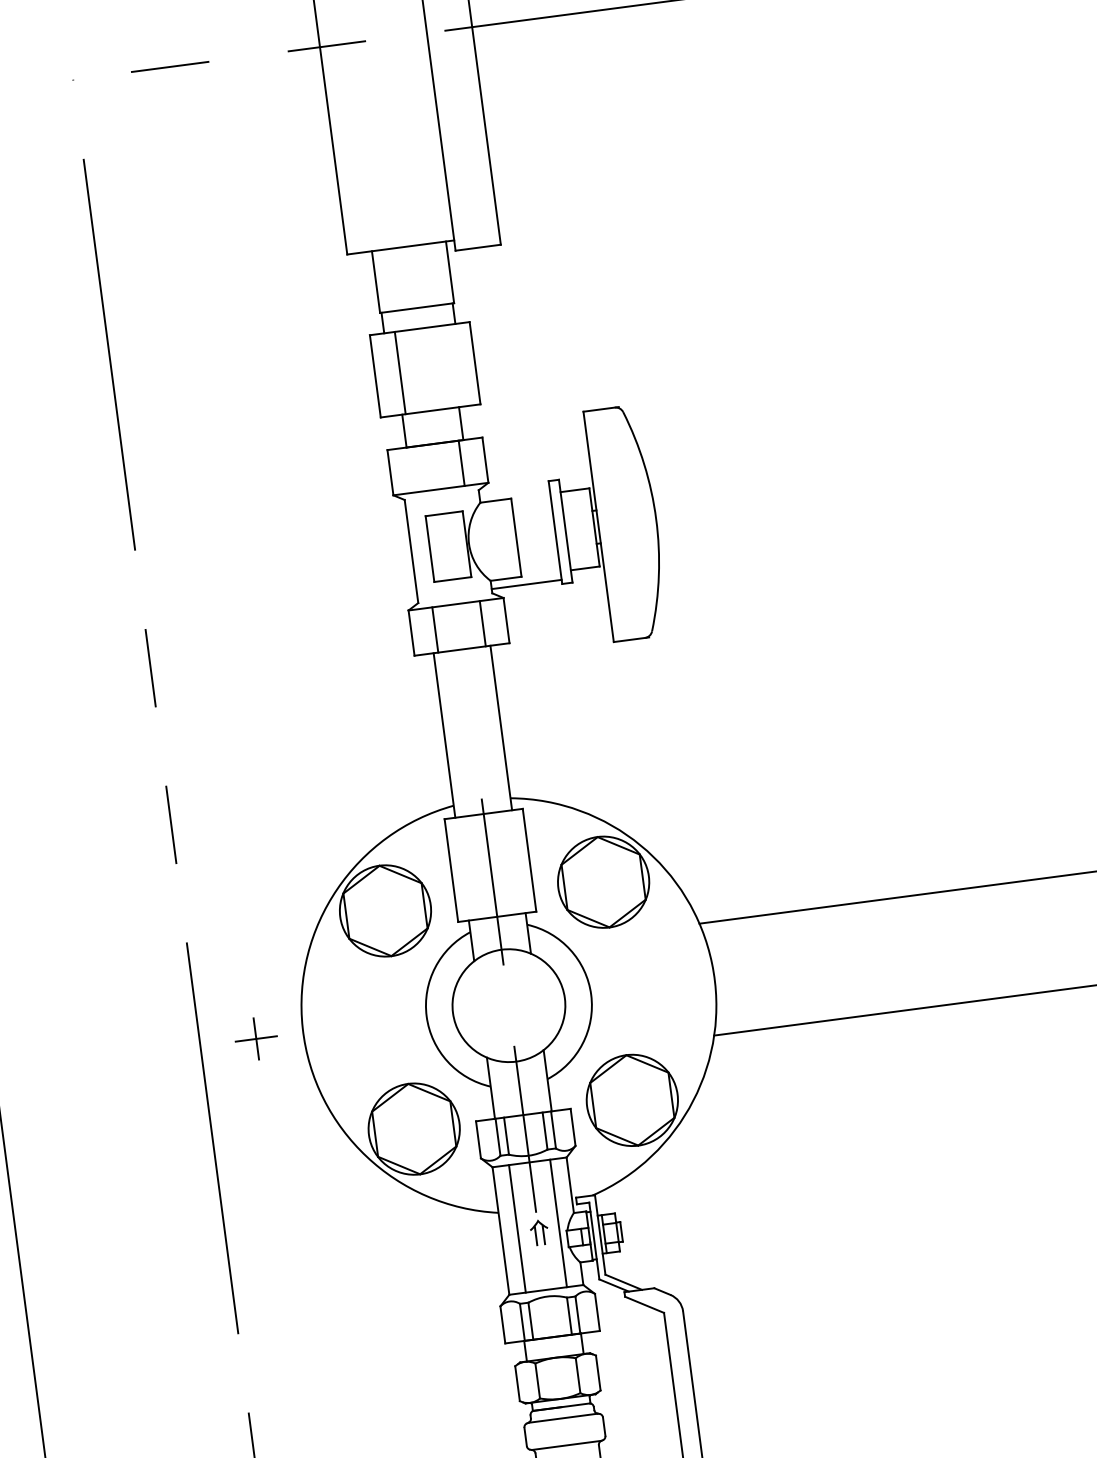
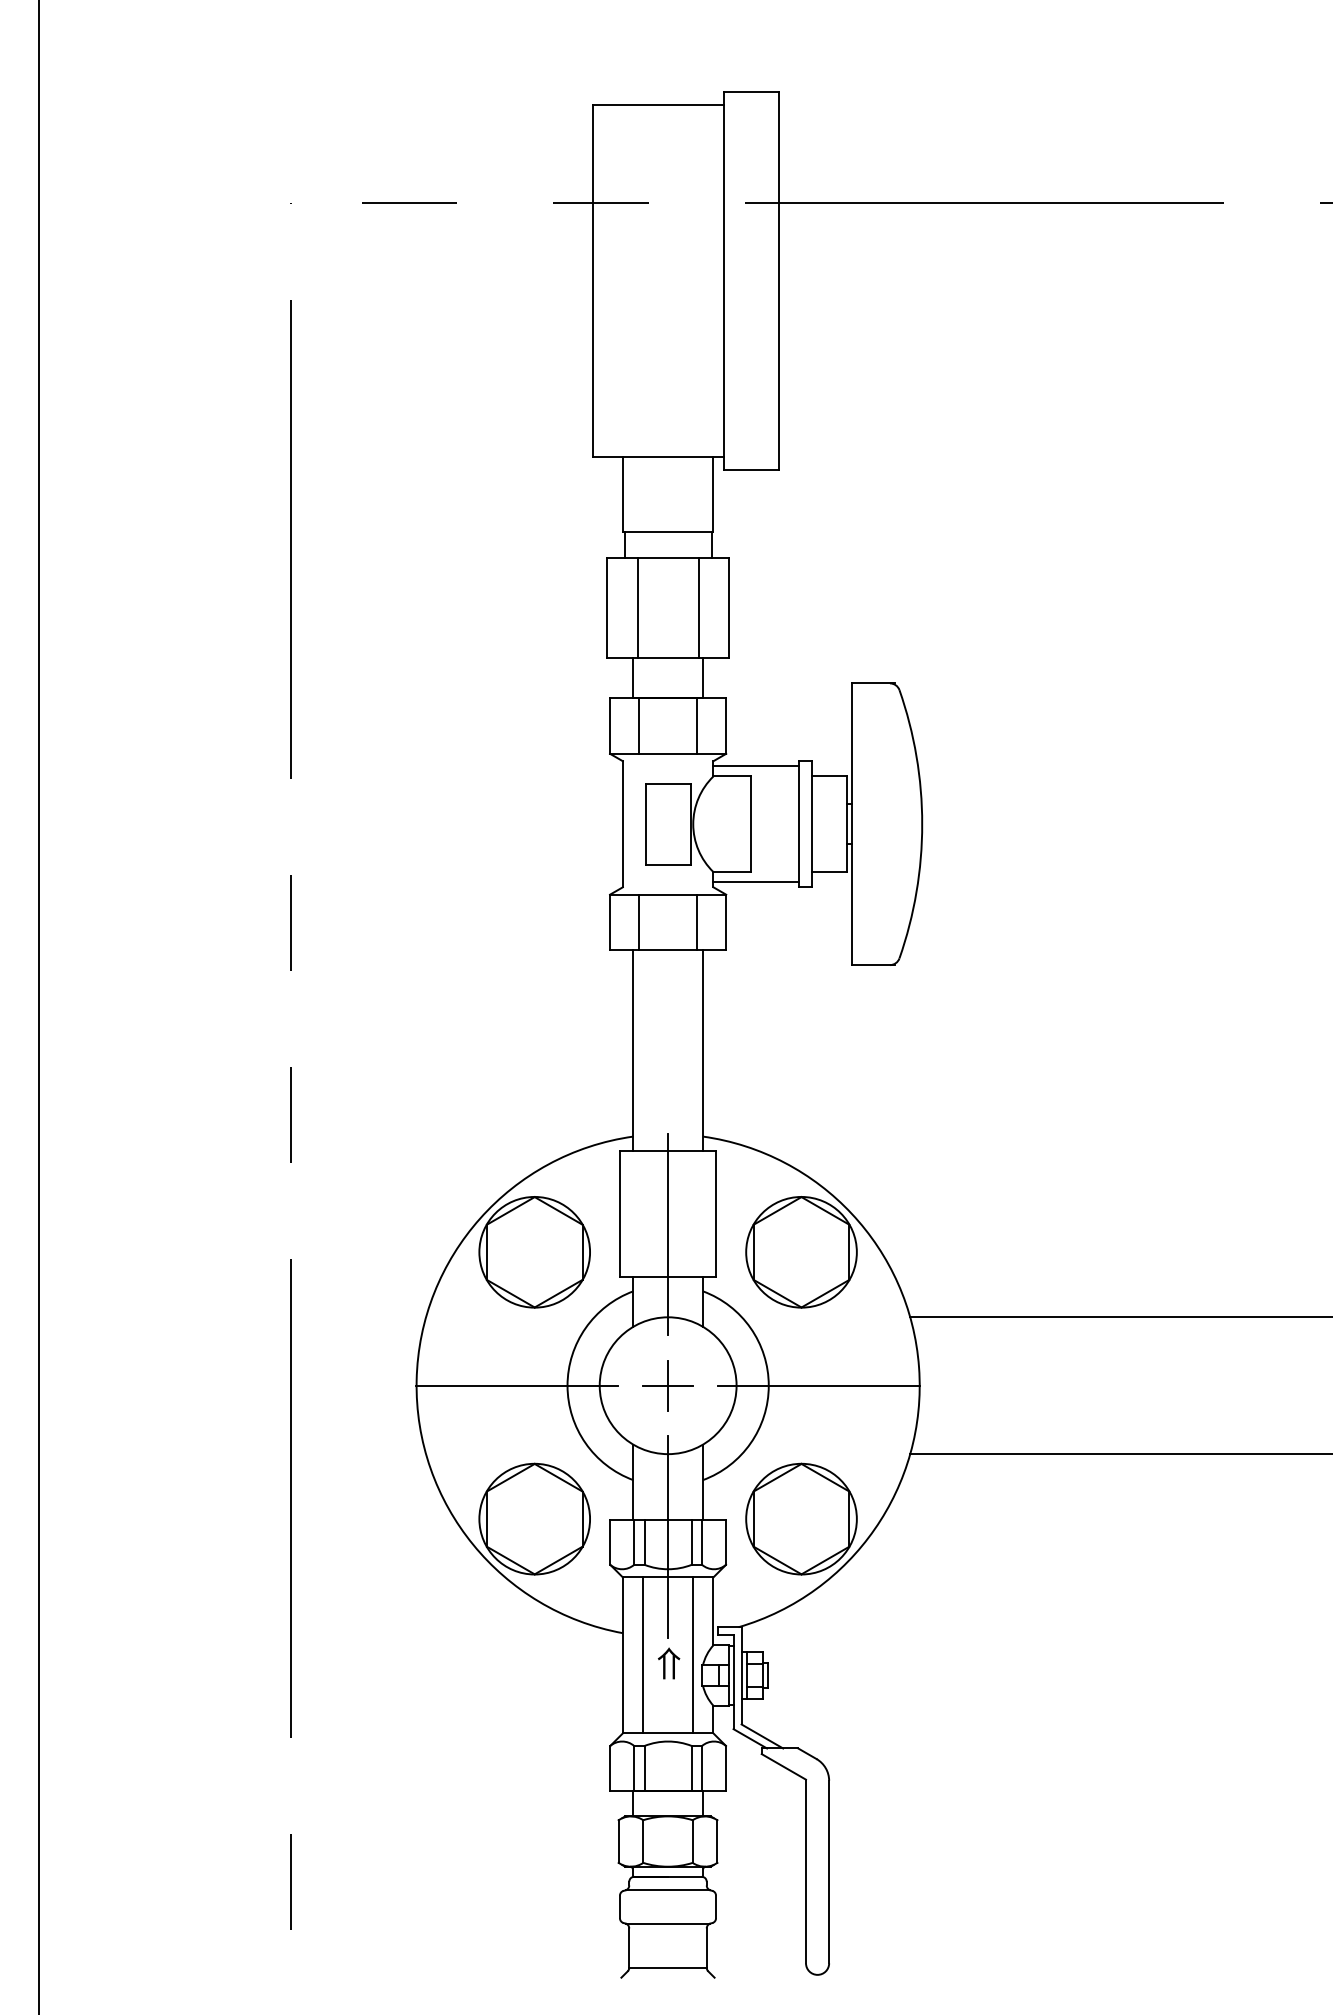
line: (449, 366) -> (698, 607), added
line: (414, 469) -> (639, 725), added
line: (513, 490) -> (755, 766), added
line: (632, 989) -> (819, 1385), added
line: (384, 1021) -> (516, 1385), added
part: (255, 1038) -> (667, 1385), moved

